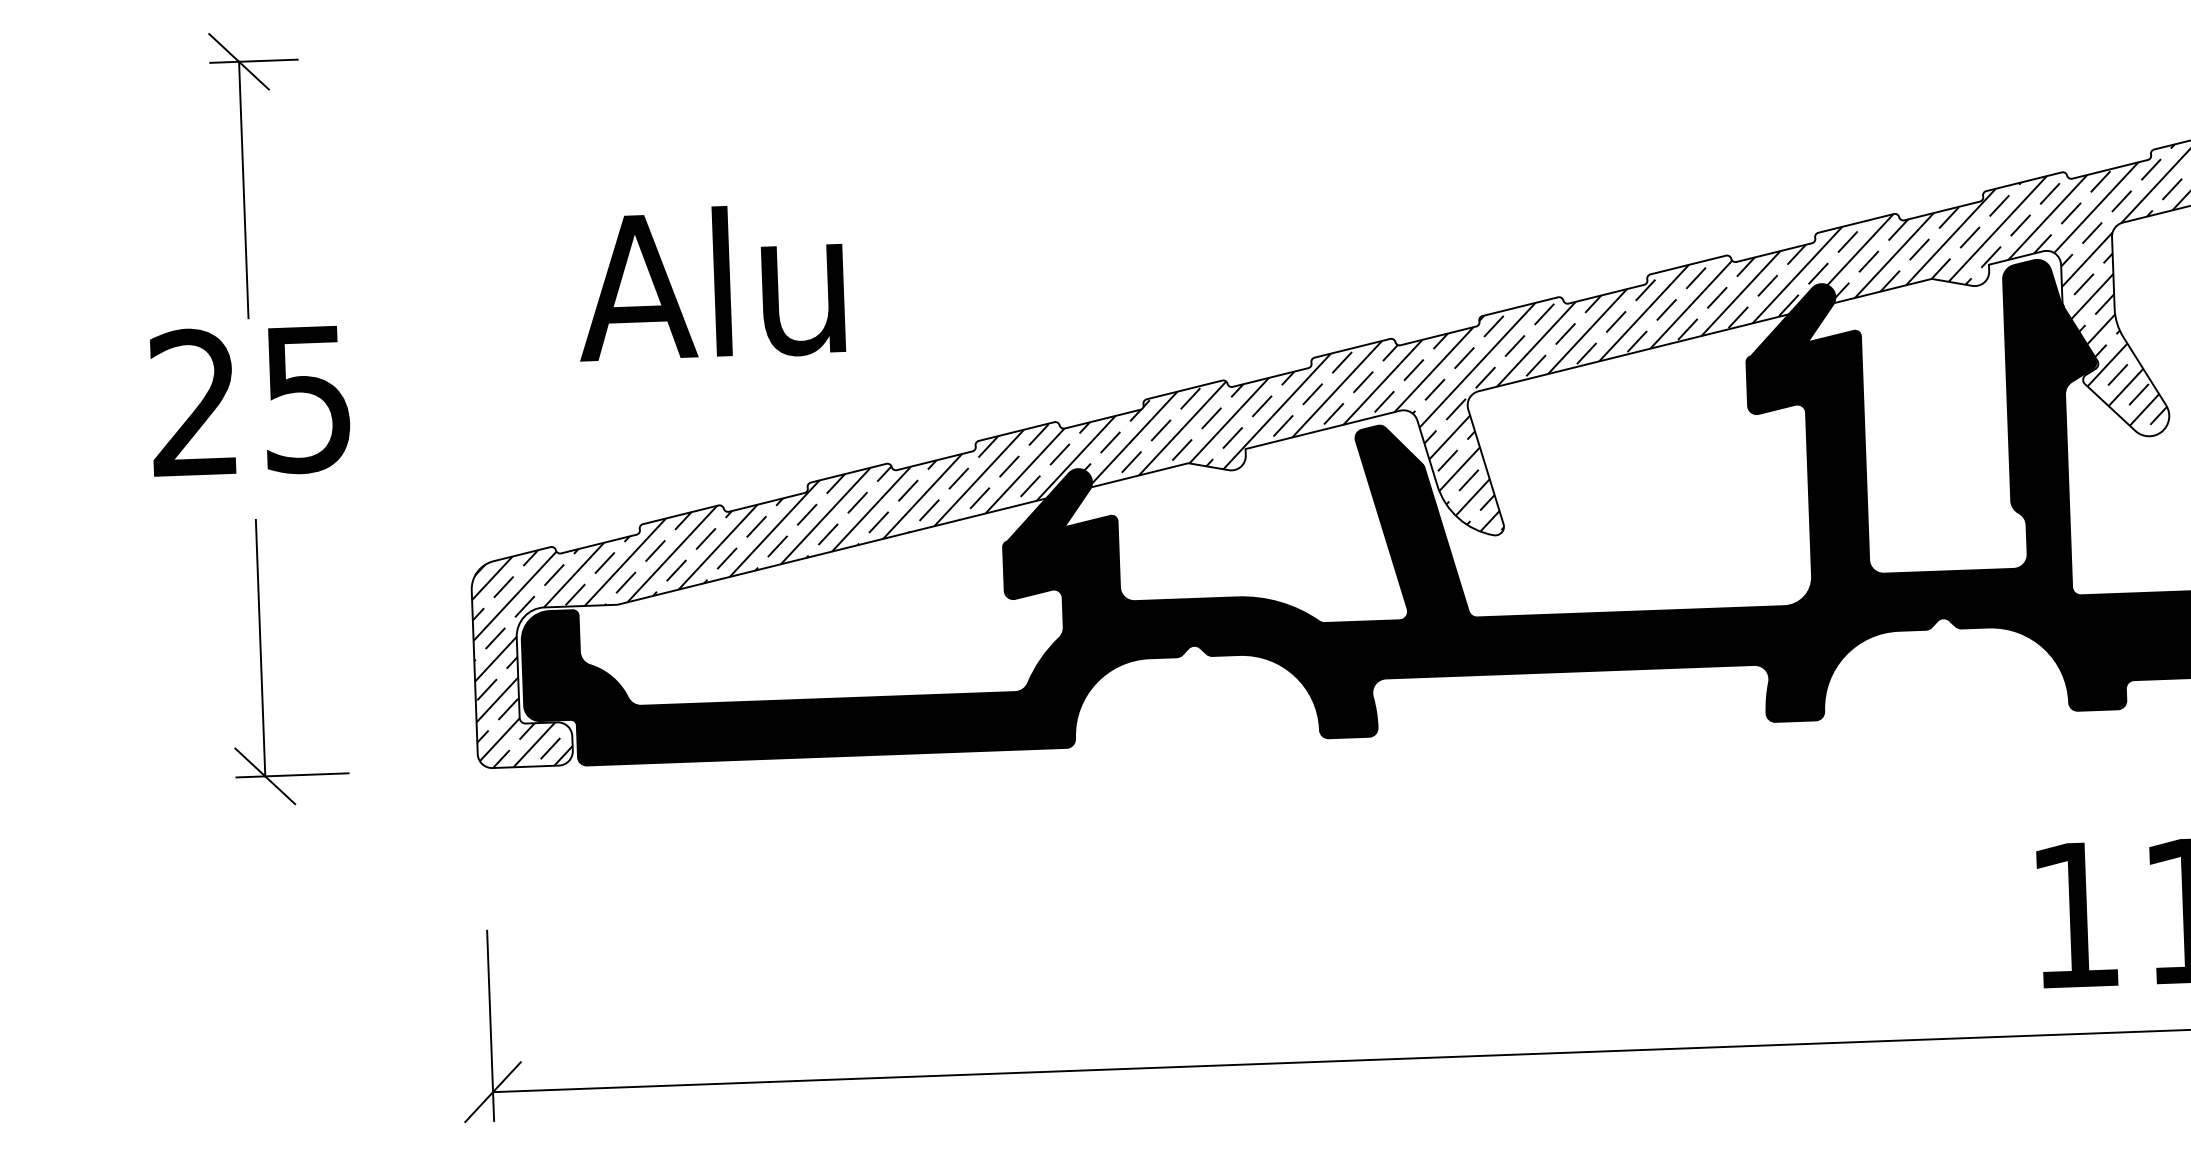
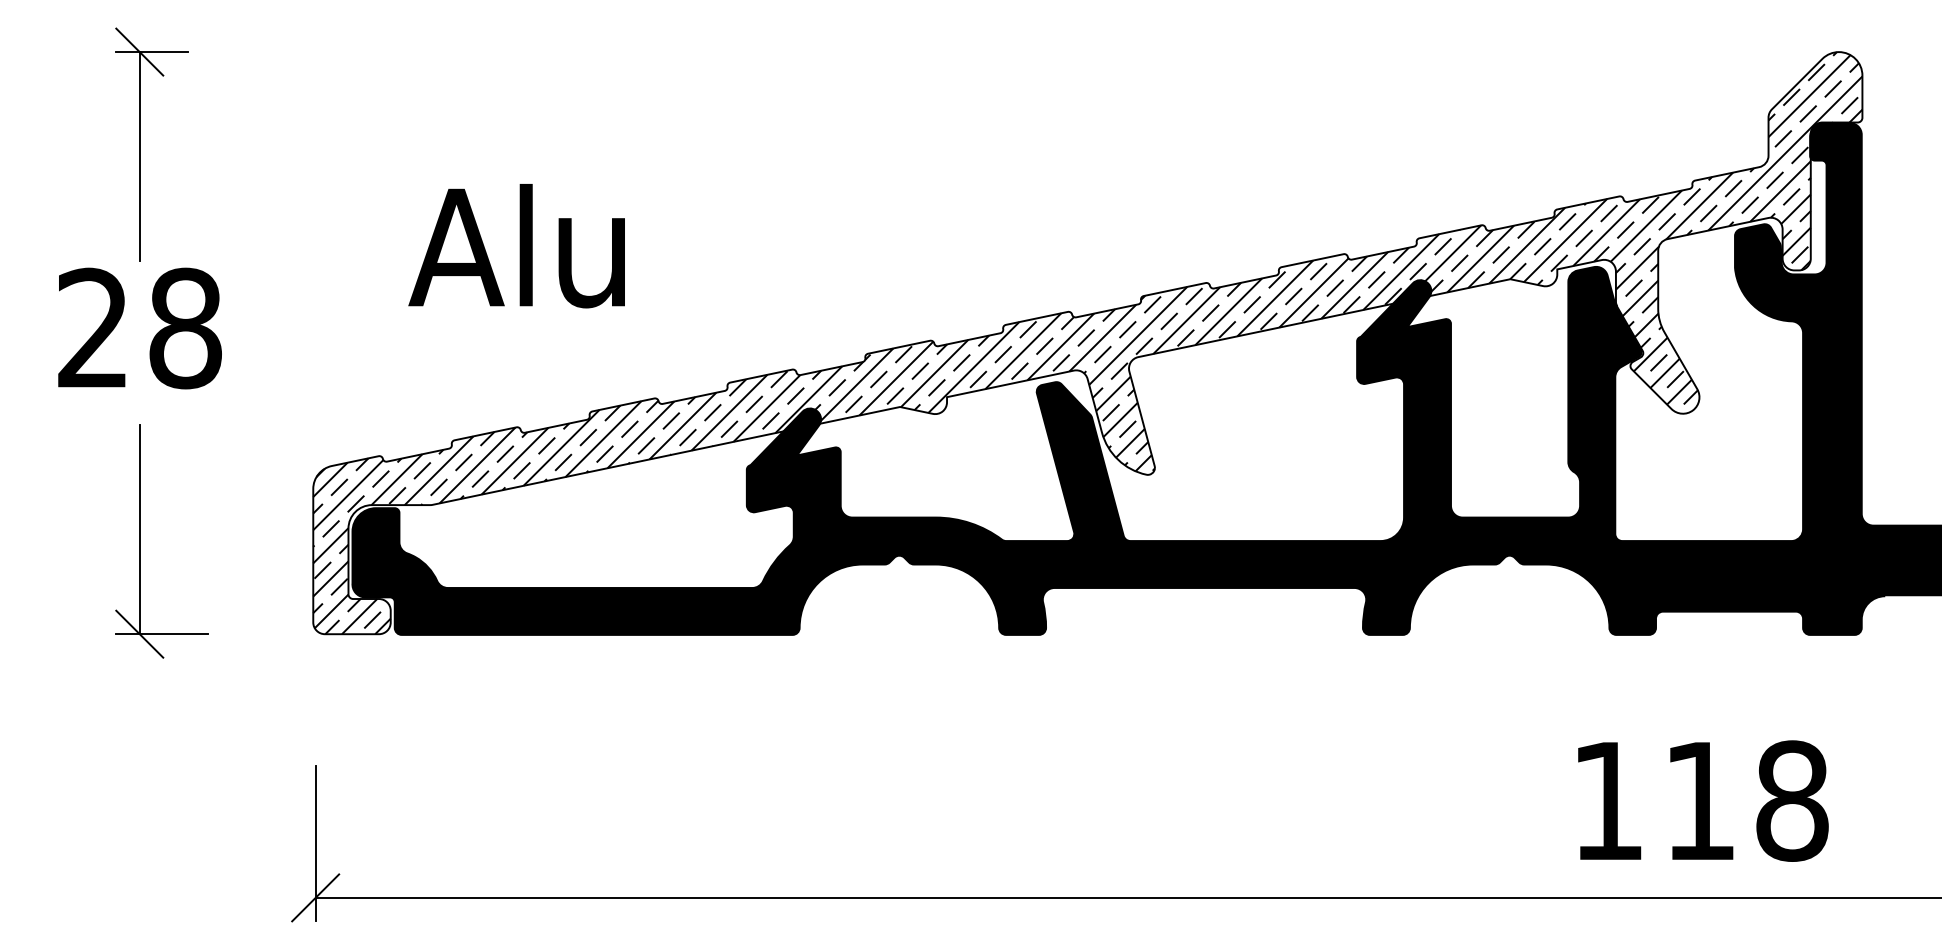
text: (307, 399) -> (185, 328), 25 -> 28

